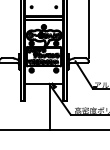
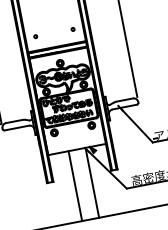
line: (38, 106) -> (75, 185), added

